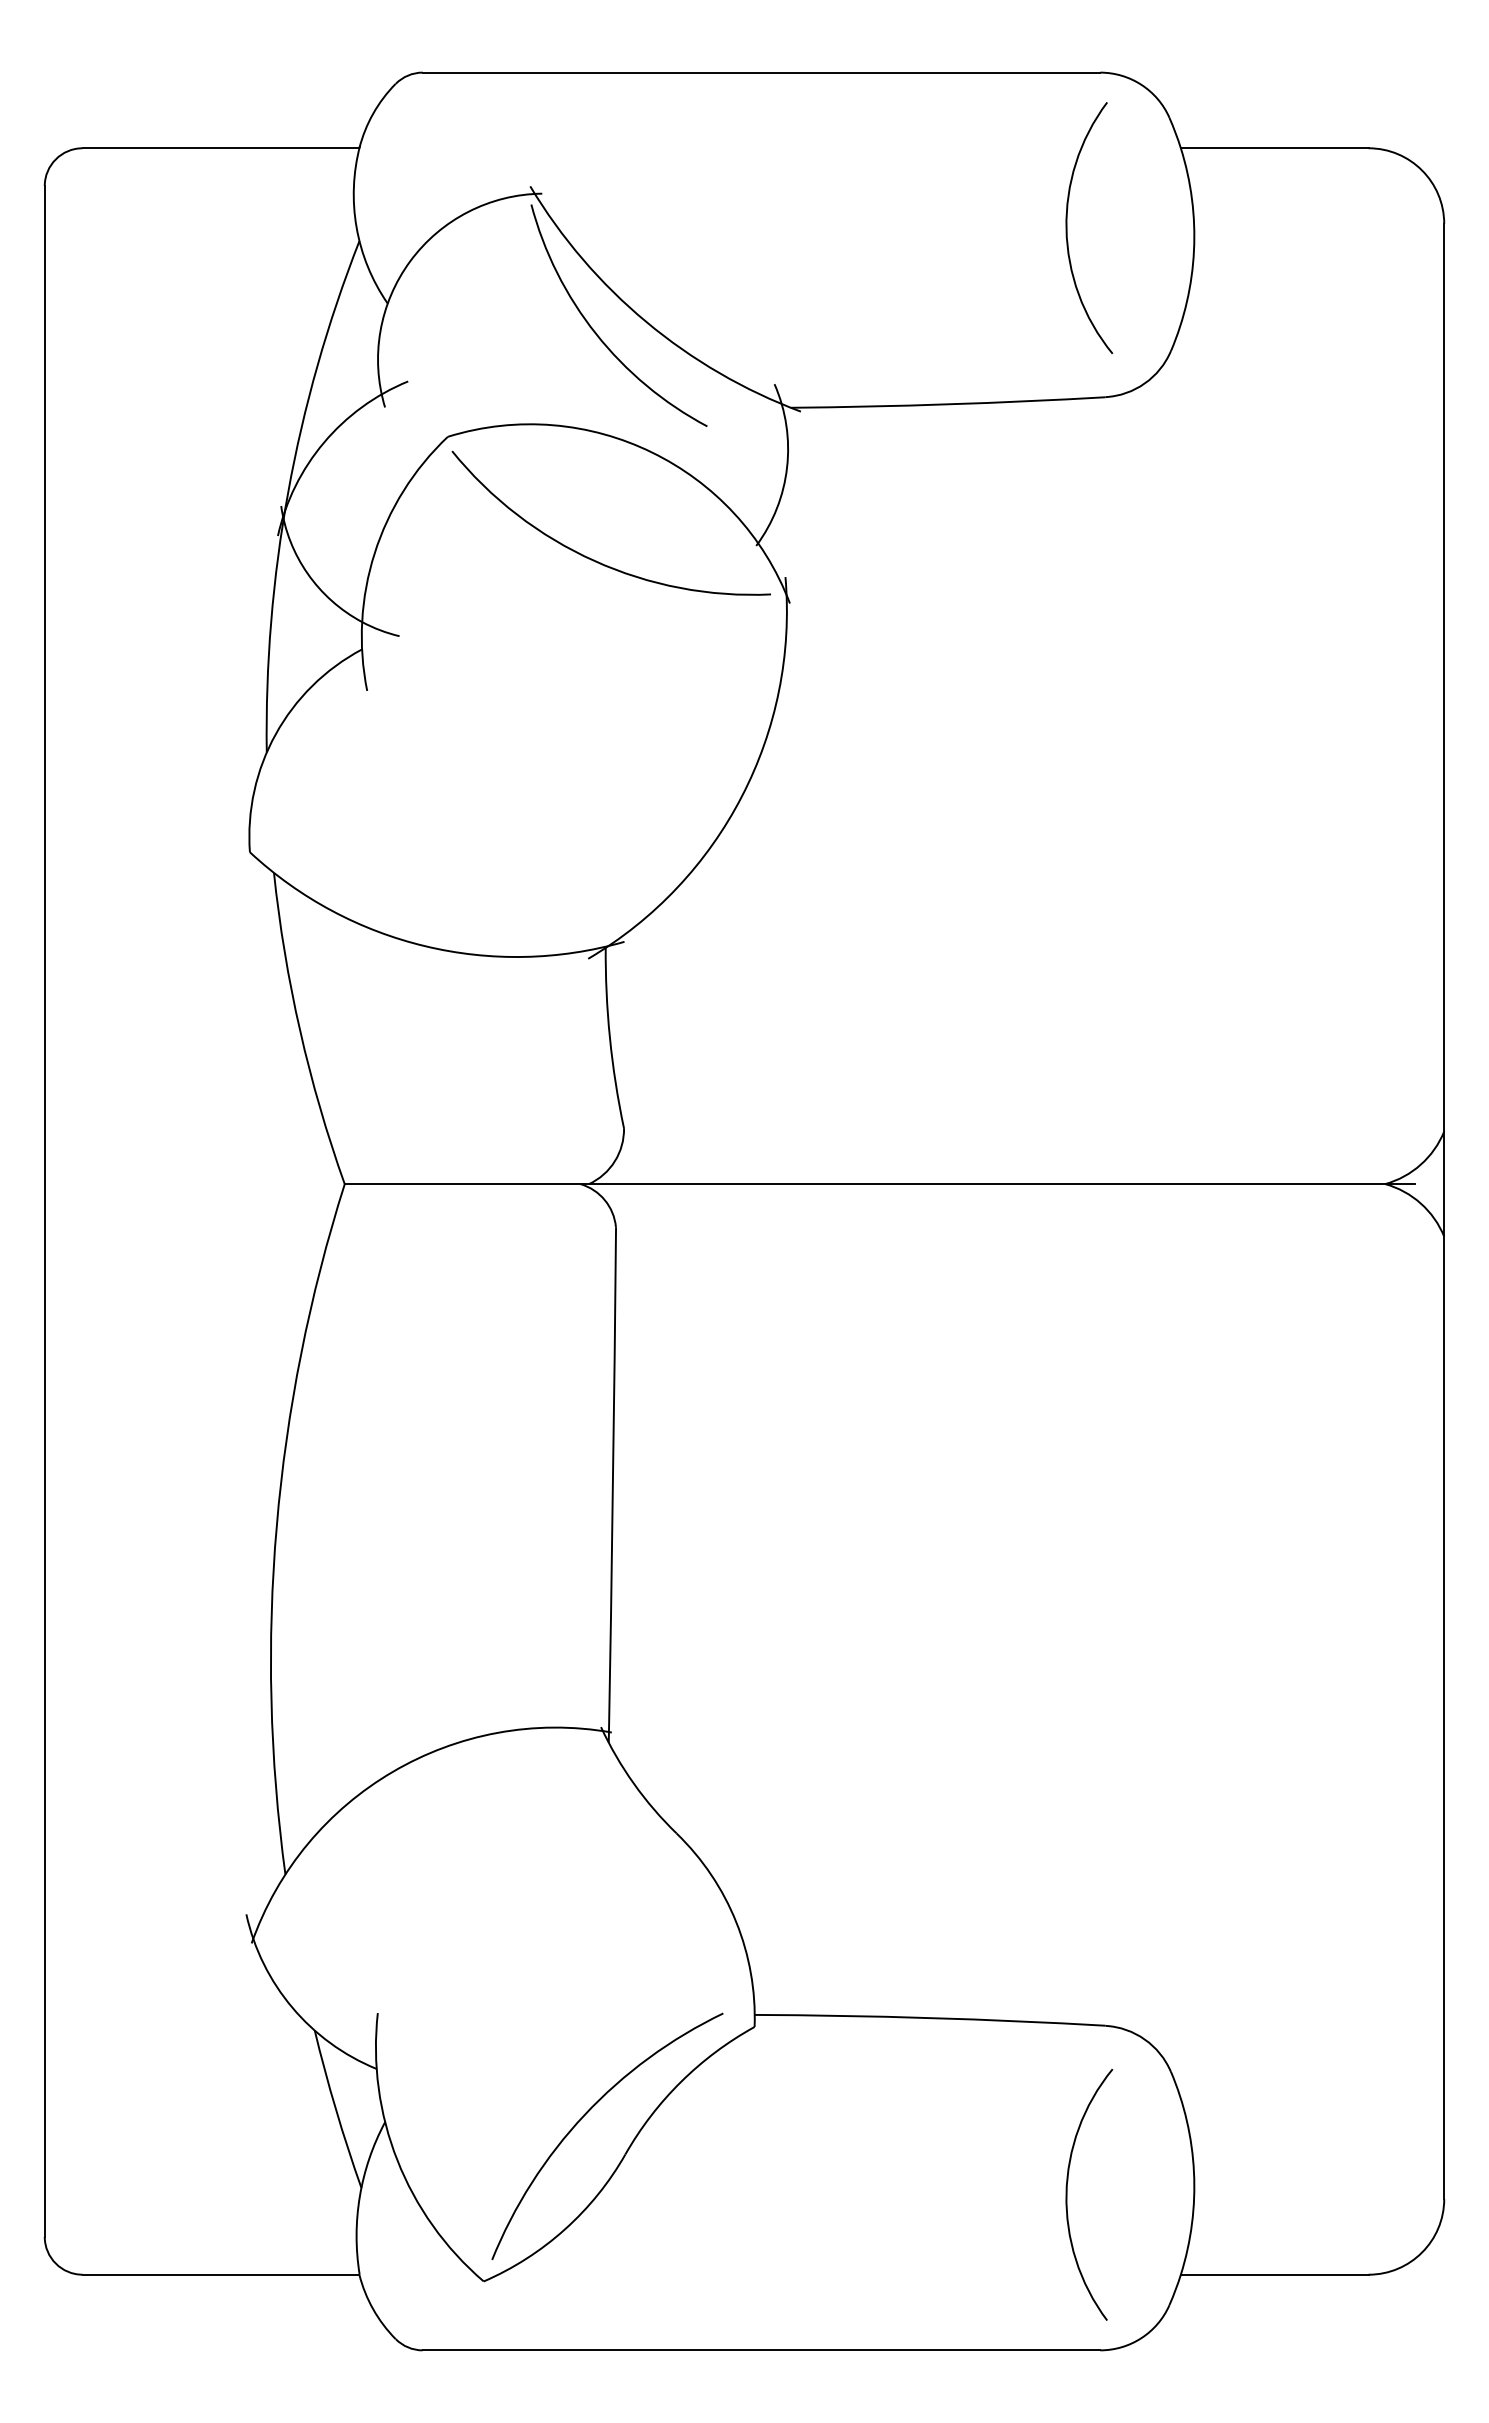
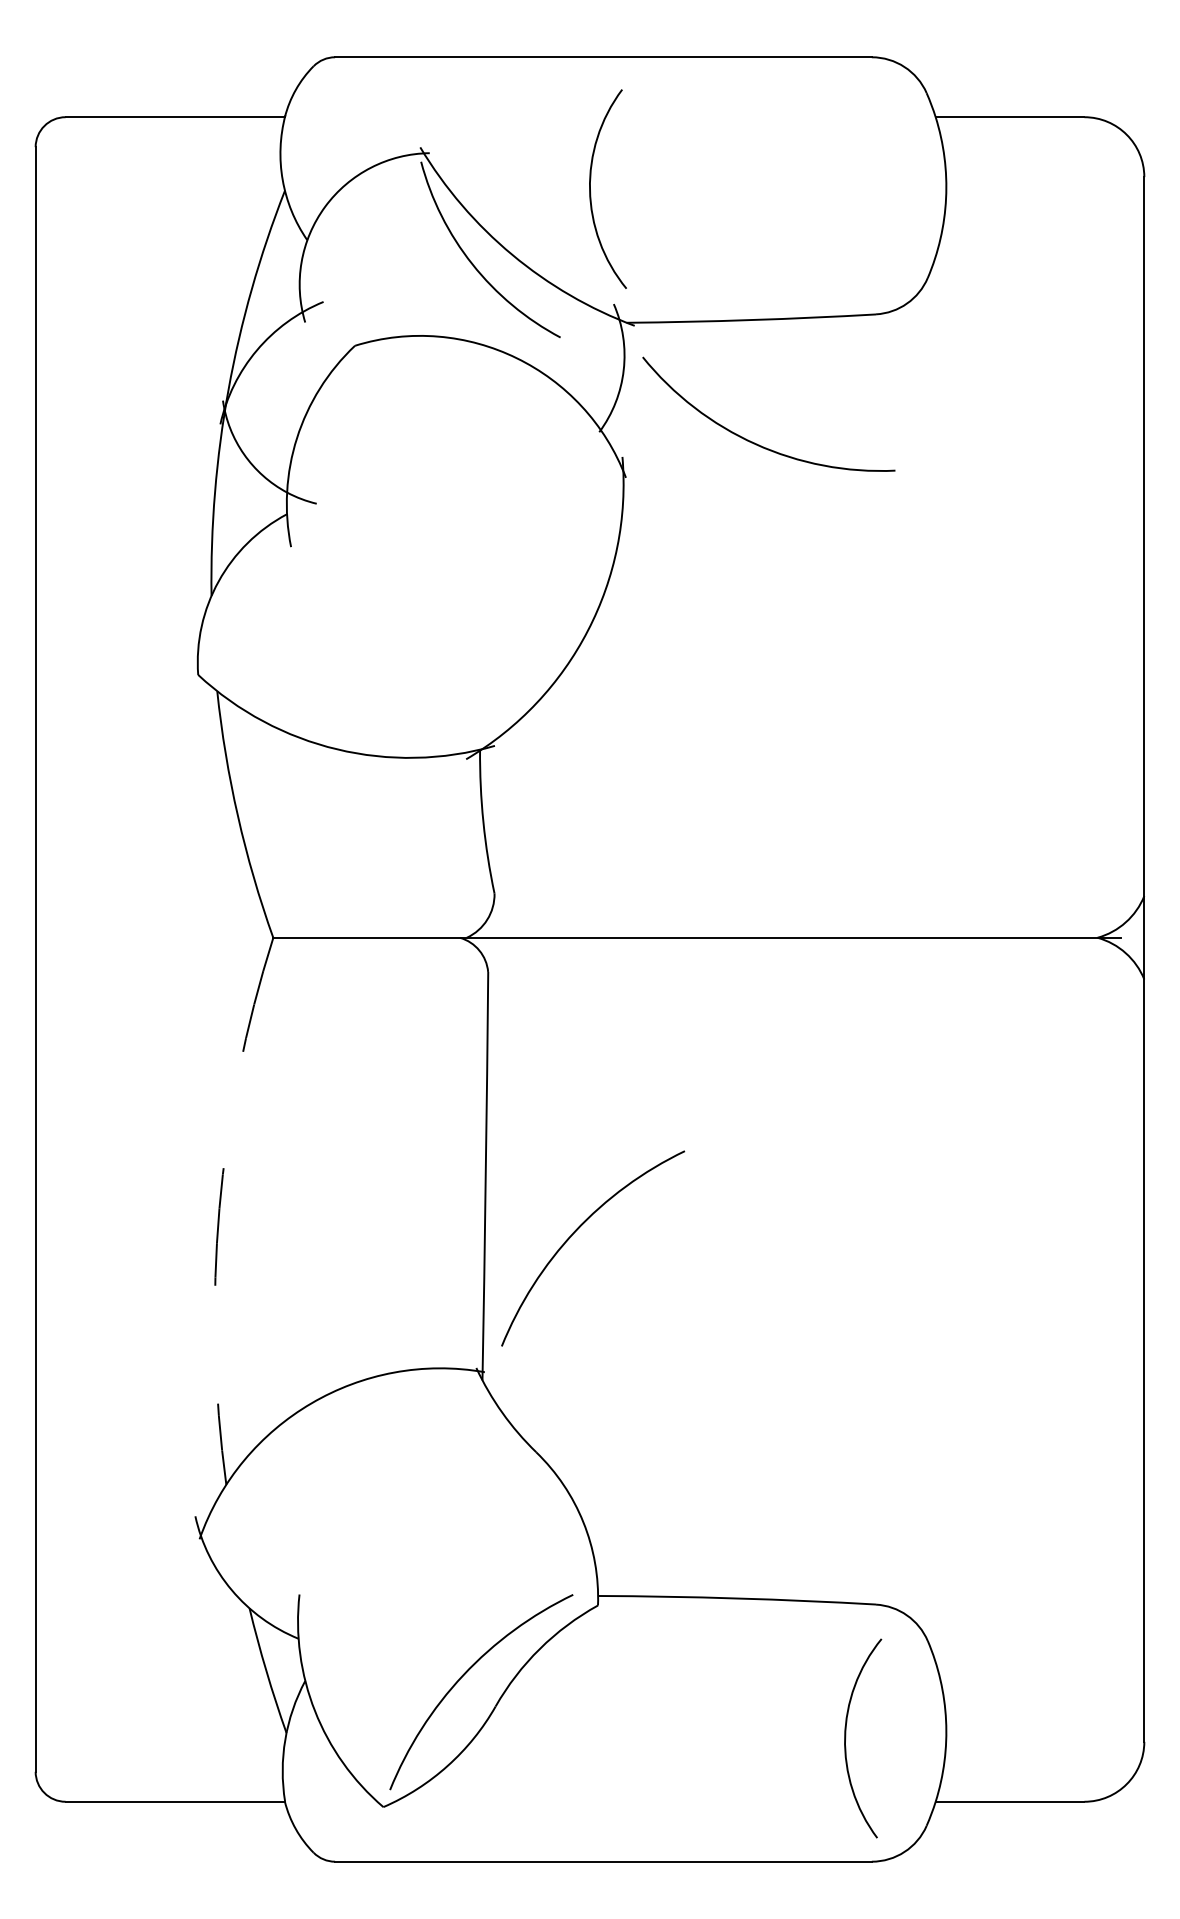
arc: (1067, 227) -> (590, 188), moved
arc: (592, 558) -> (753, 442), moved
arc: (276, 1526) -> (219, 1209), solid -> dashed
arc: (727, 1554) -> (576, 1231), added

